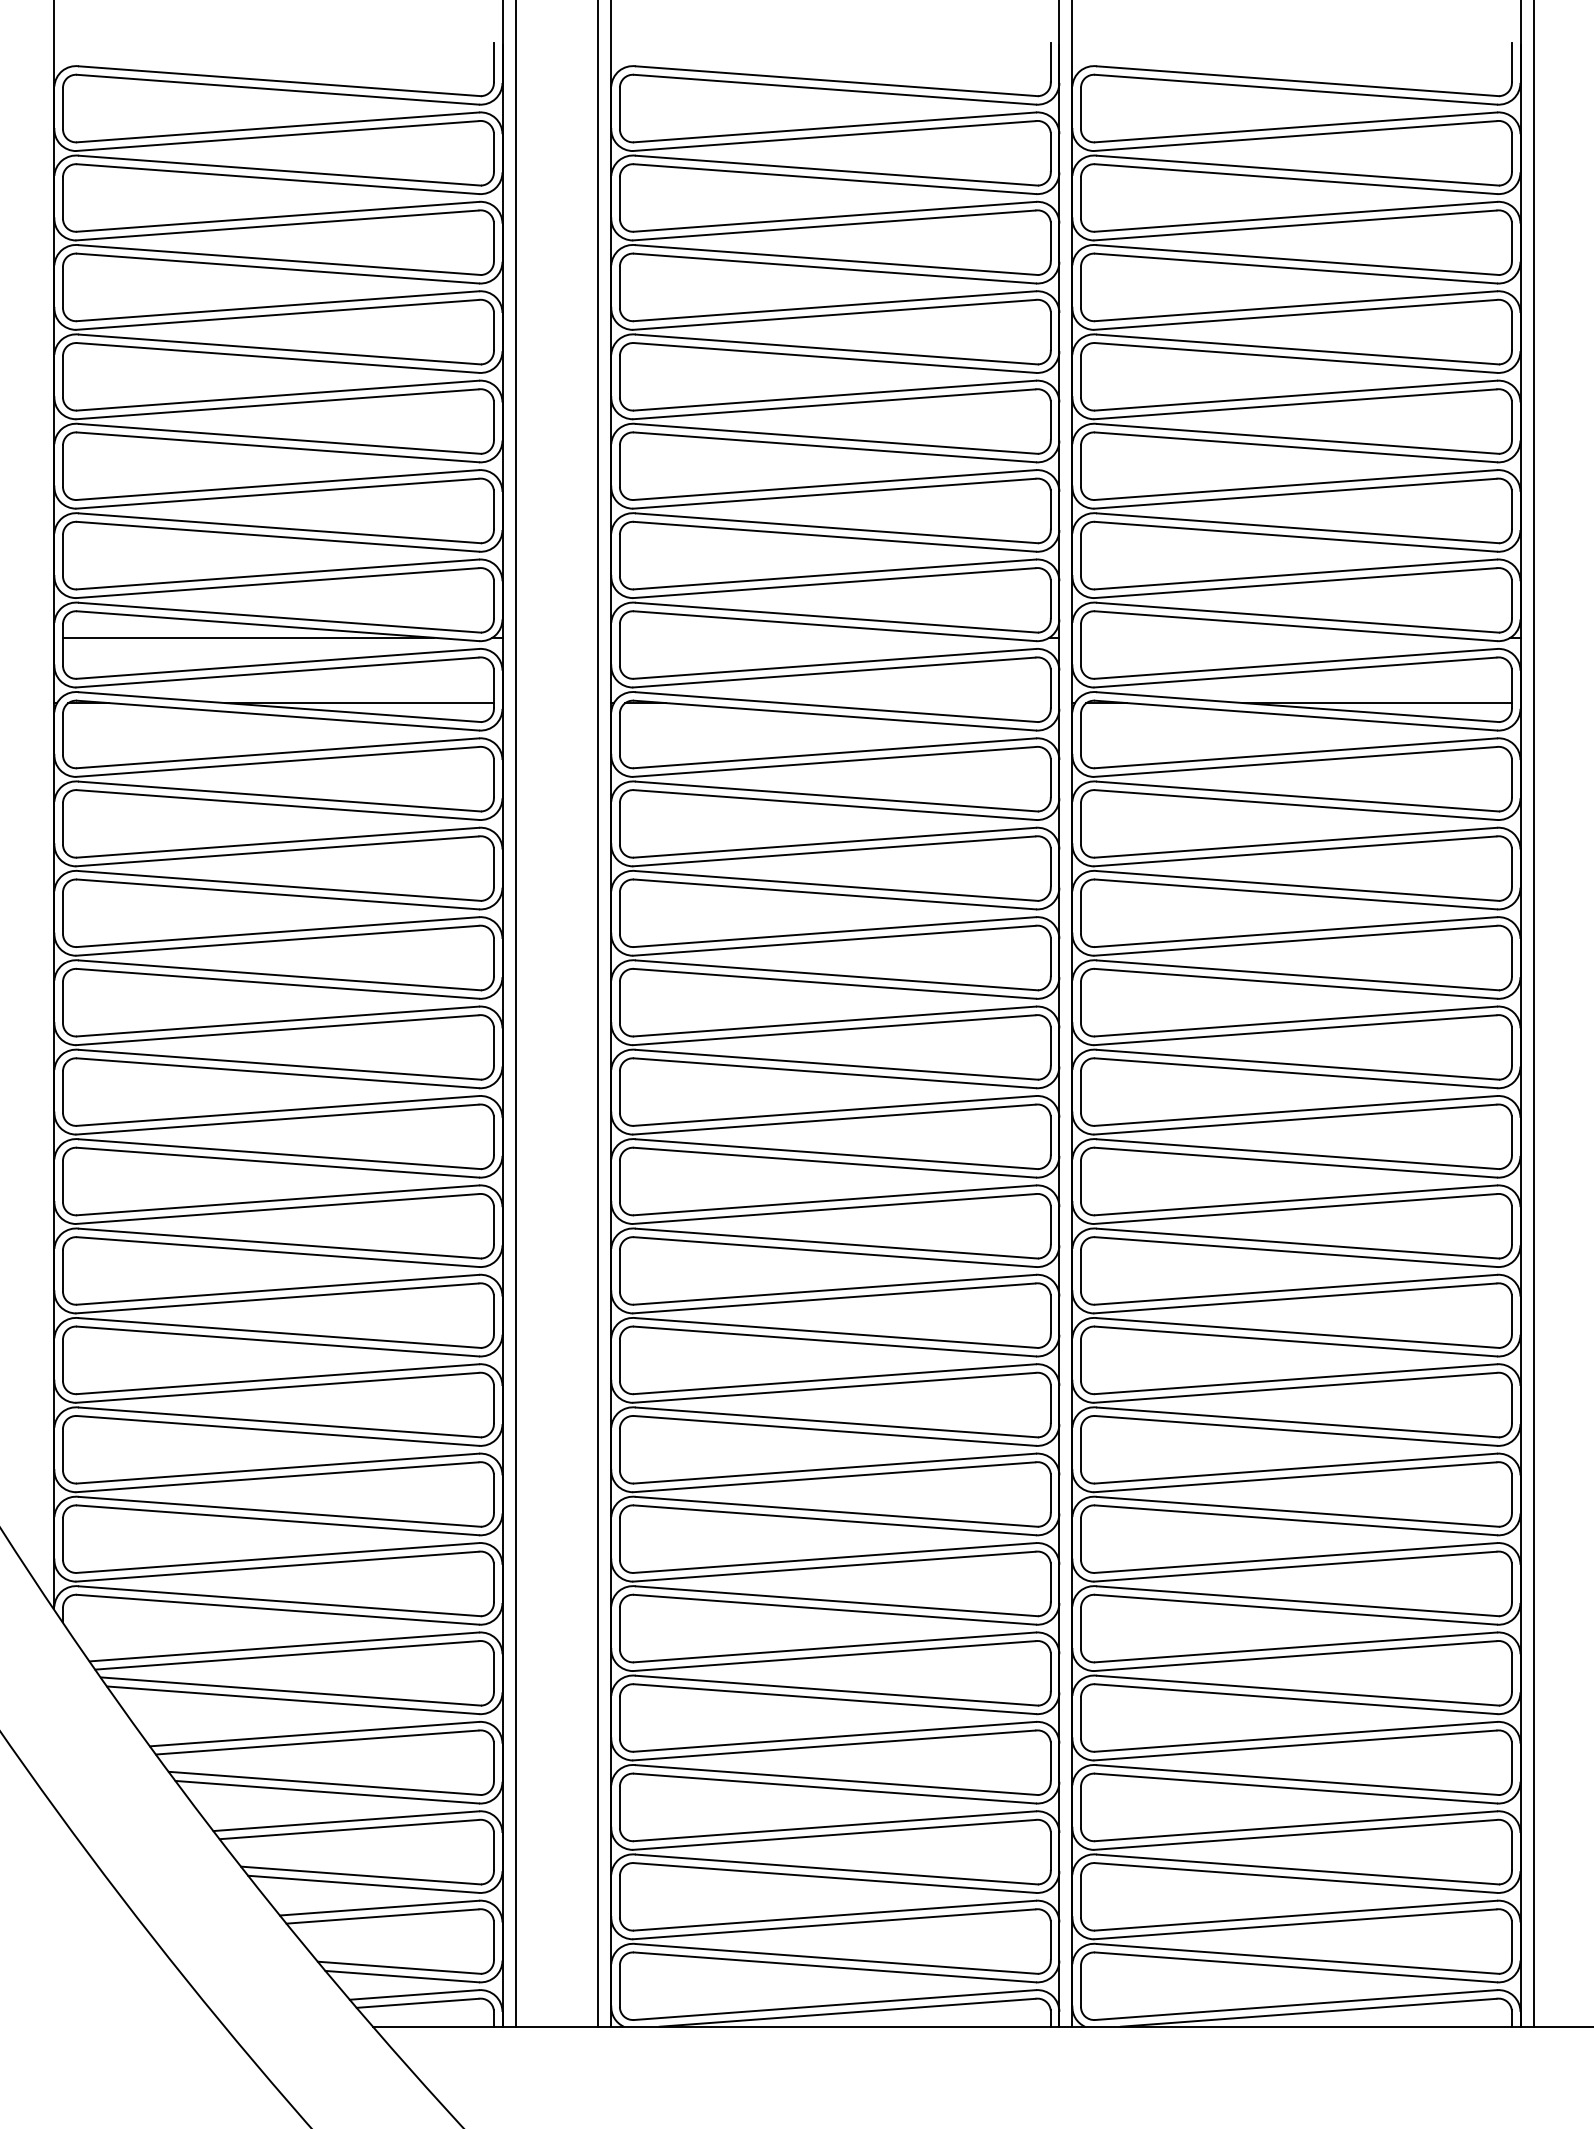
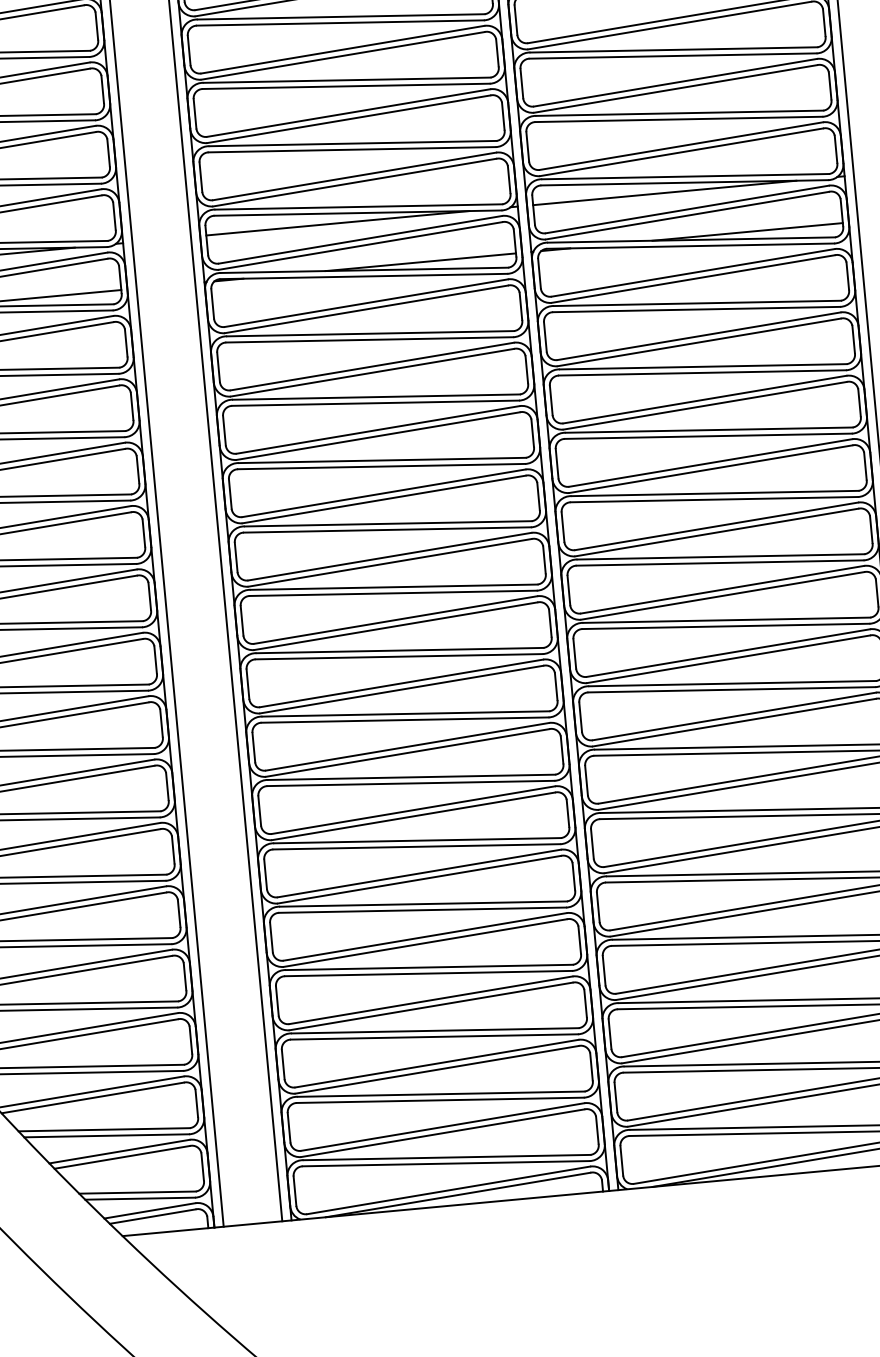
line: (805, 637) -> (337, 223), added
line: (1266, 637) -> (664, 192), added
line: (916, 703) -> (420, 262), added

